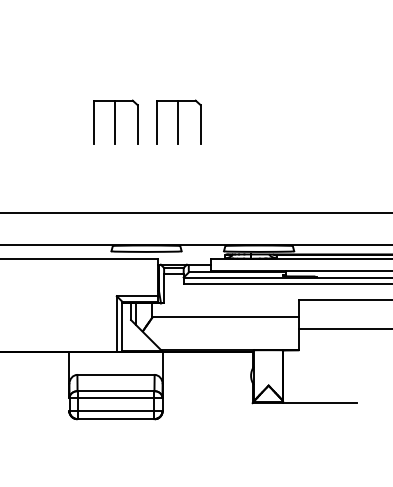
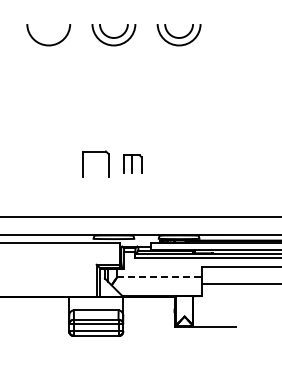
line: (114, 121) -> (95, 163), removed
part: (178, 121) -> (132, 163), size x0.7
line: (225, 318) -> (159, 277), solid -> dashed

